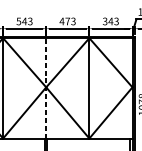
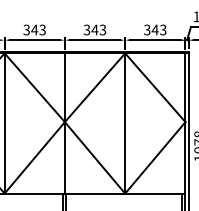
text: (18, 21) -> (26, 29), 543 -> 343
text: (64, 21) -> (90, 29), 473 -> 343
line: (45, 88) -> (64, 123), dashed -> solid

